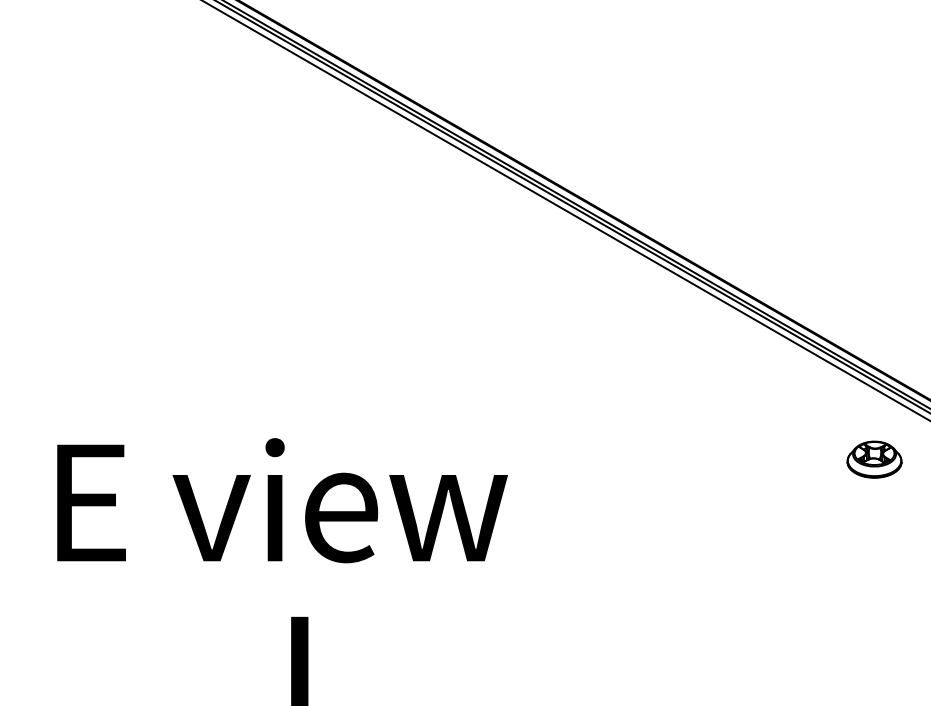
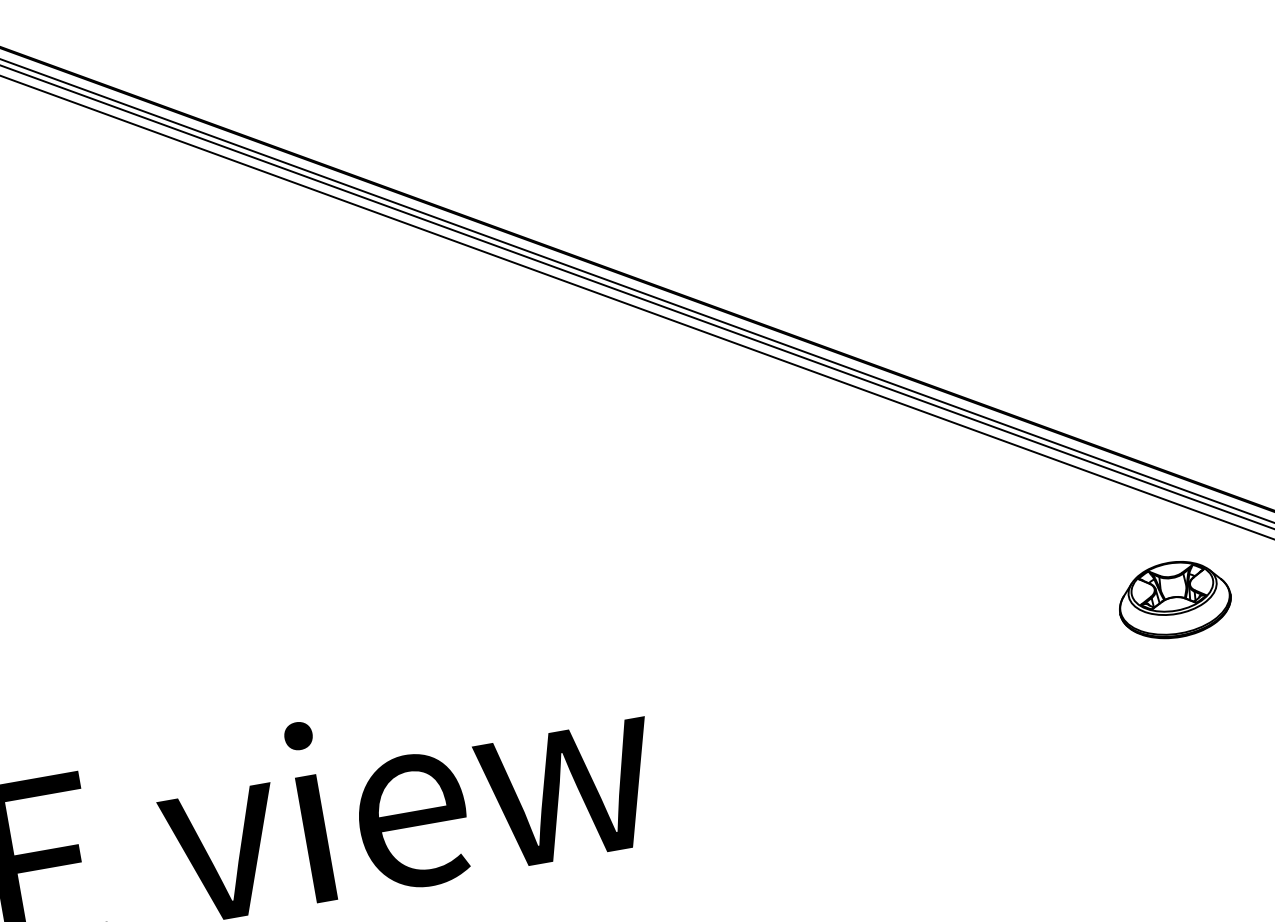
part: (874, 459) -> (1174, 599), size x1.4

